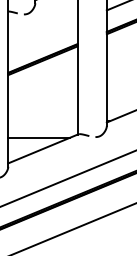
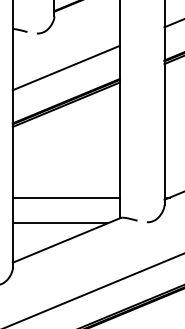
line: (42, 36) -> (65, 67), added
line: (42, 121) -> (65, 198), added

